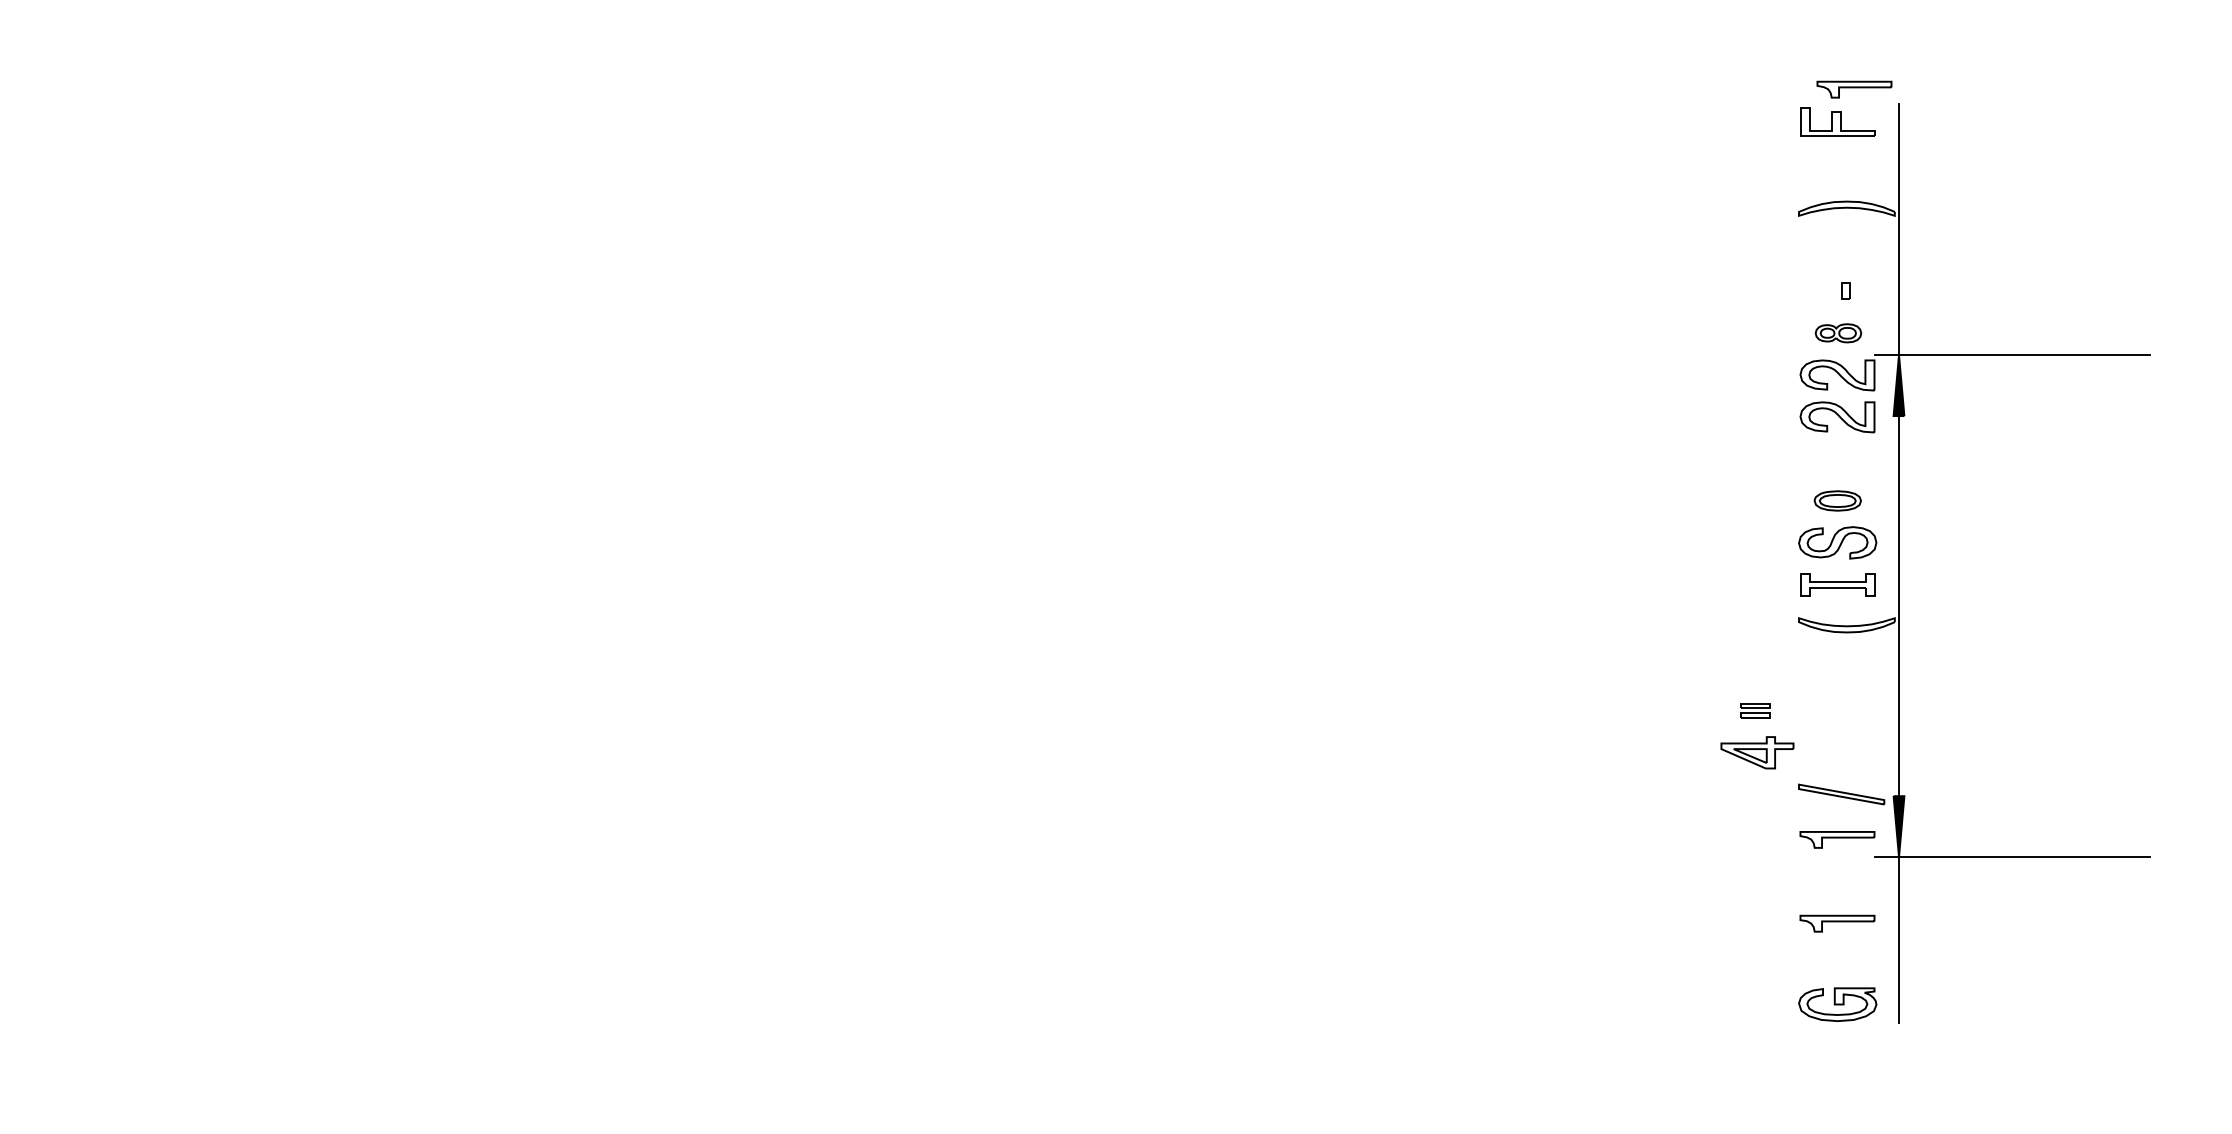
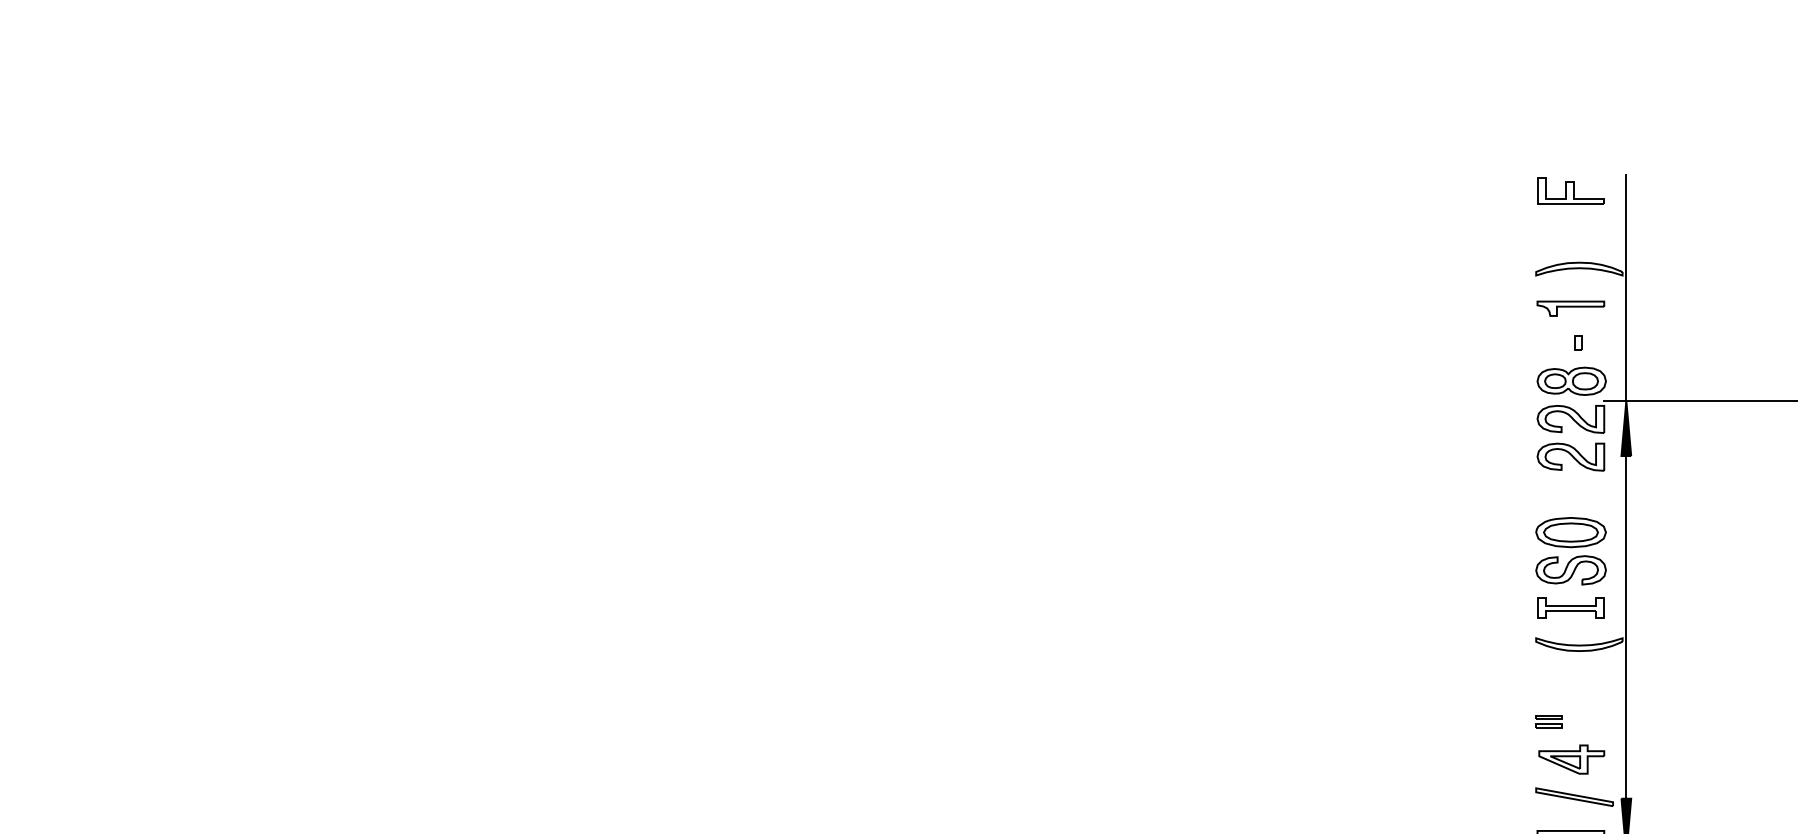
part: (1854, 89) -> (1570, 308), moved
part: (1838, 333) -> (1571, 381), size x1.67
part: (1837, 500) -> (1570, 532), size x1.67
part: (1755, 710) -> (1548, 721), moved
part: (1757, 752) -> (1571, 759), moved

